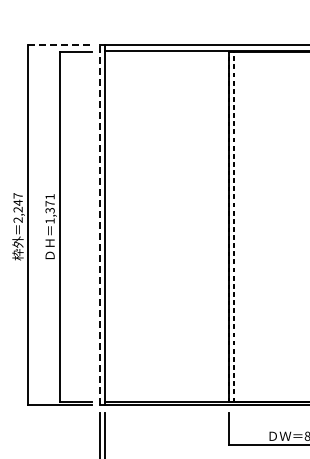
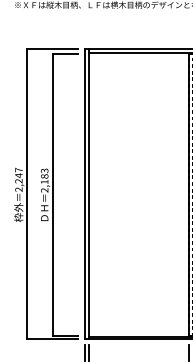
line: (59, 45) -> (52, 48), dashed -> solid
text: (49, 208) -> (44, 180), 1,371 -> 2,183
line: (99, 225) -> (84, 193), dashed -> solid

